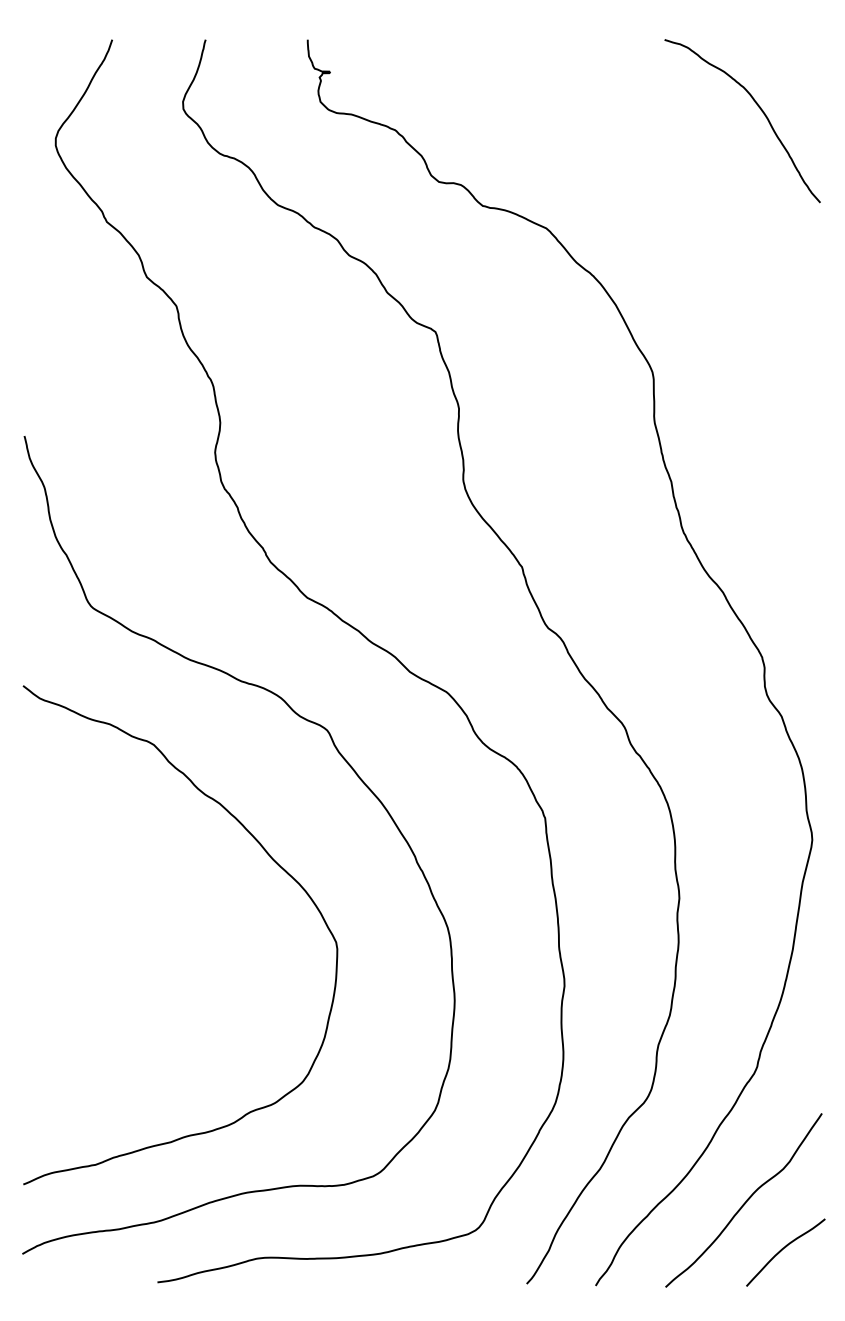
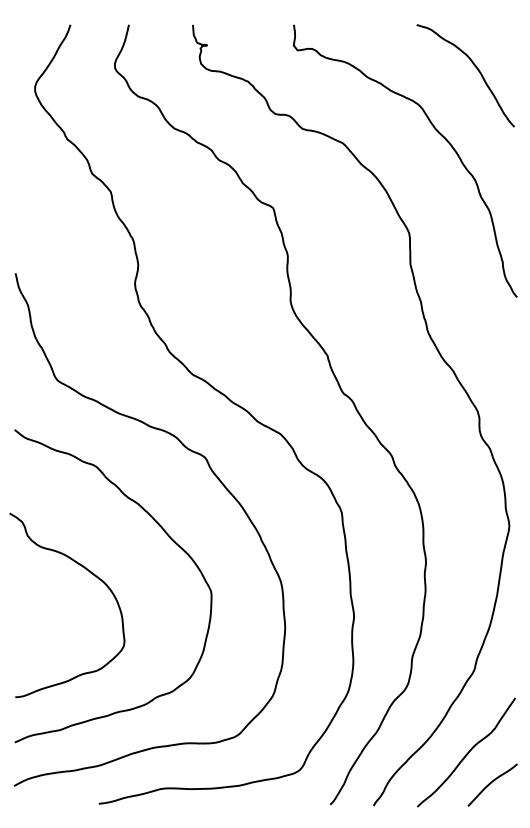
curve: (692, 206) -> (434, 129), added
curve: (144, 914) -> (90, 573), added

